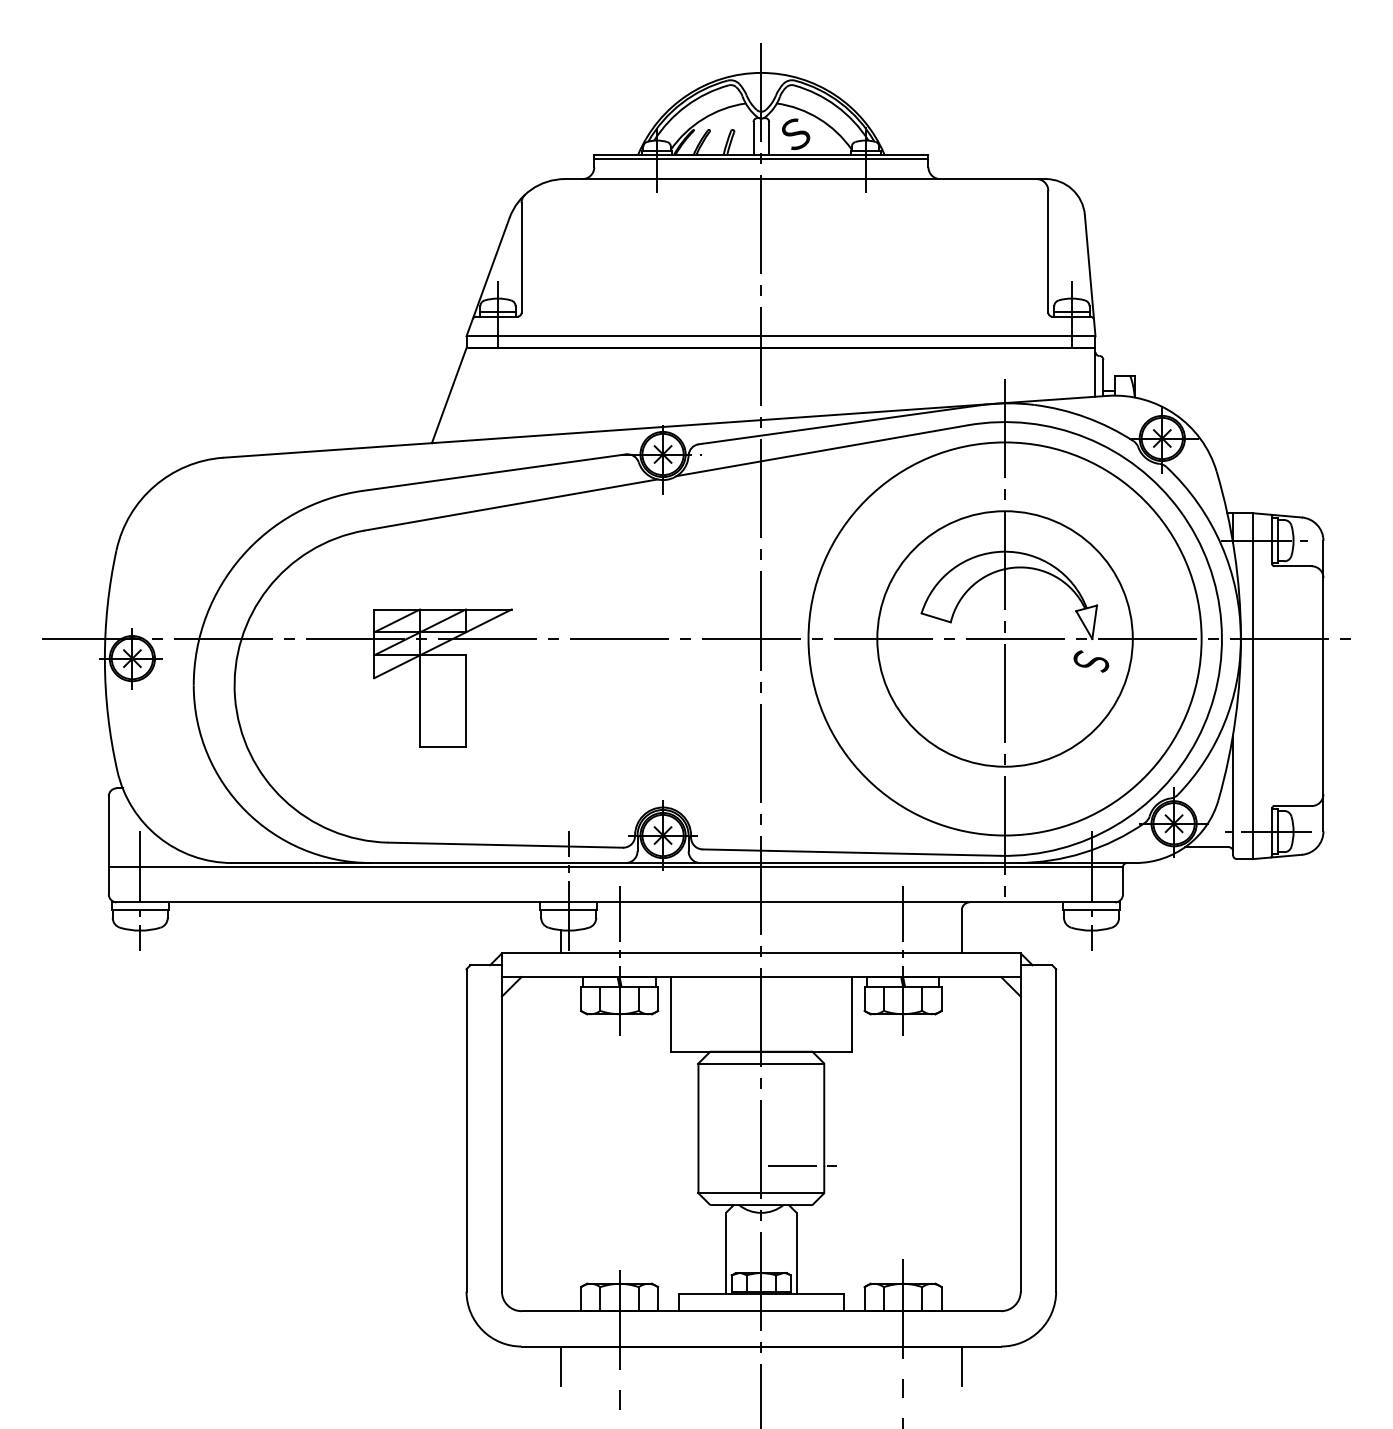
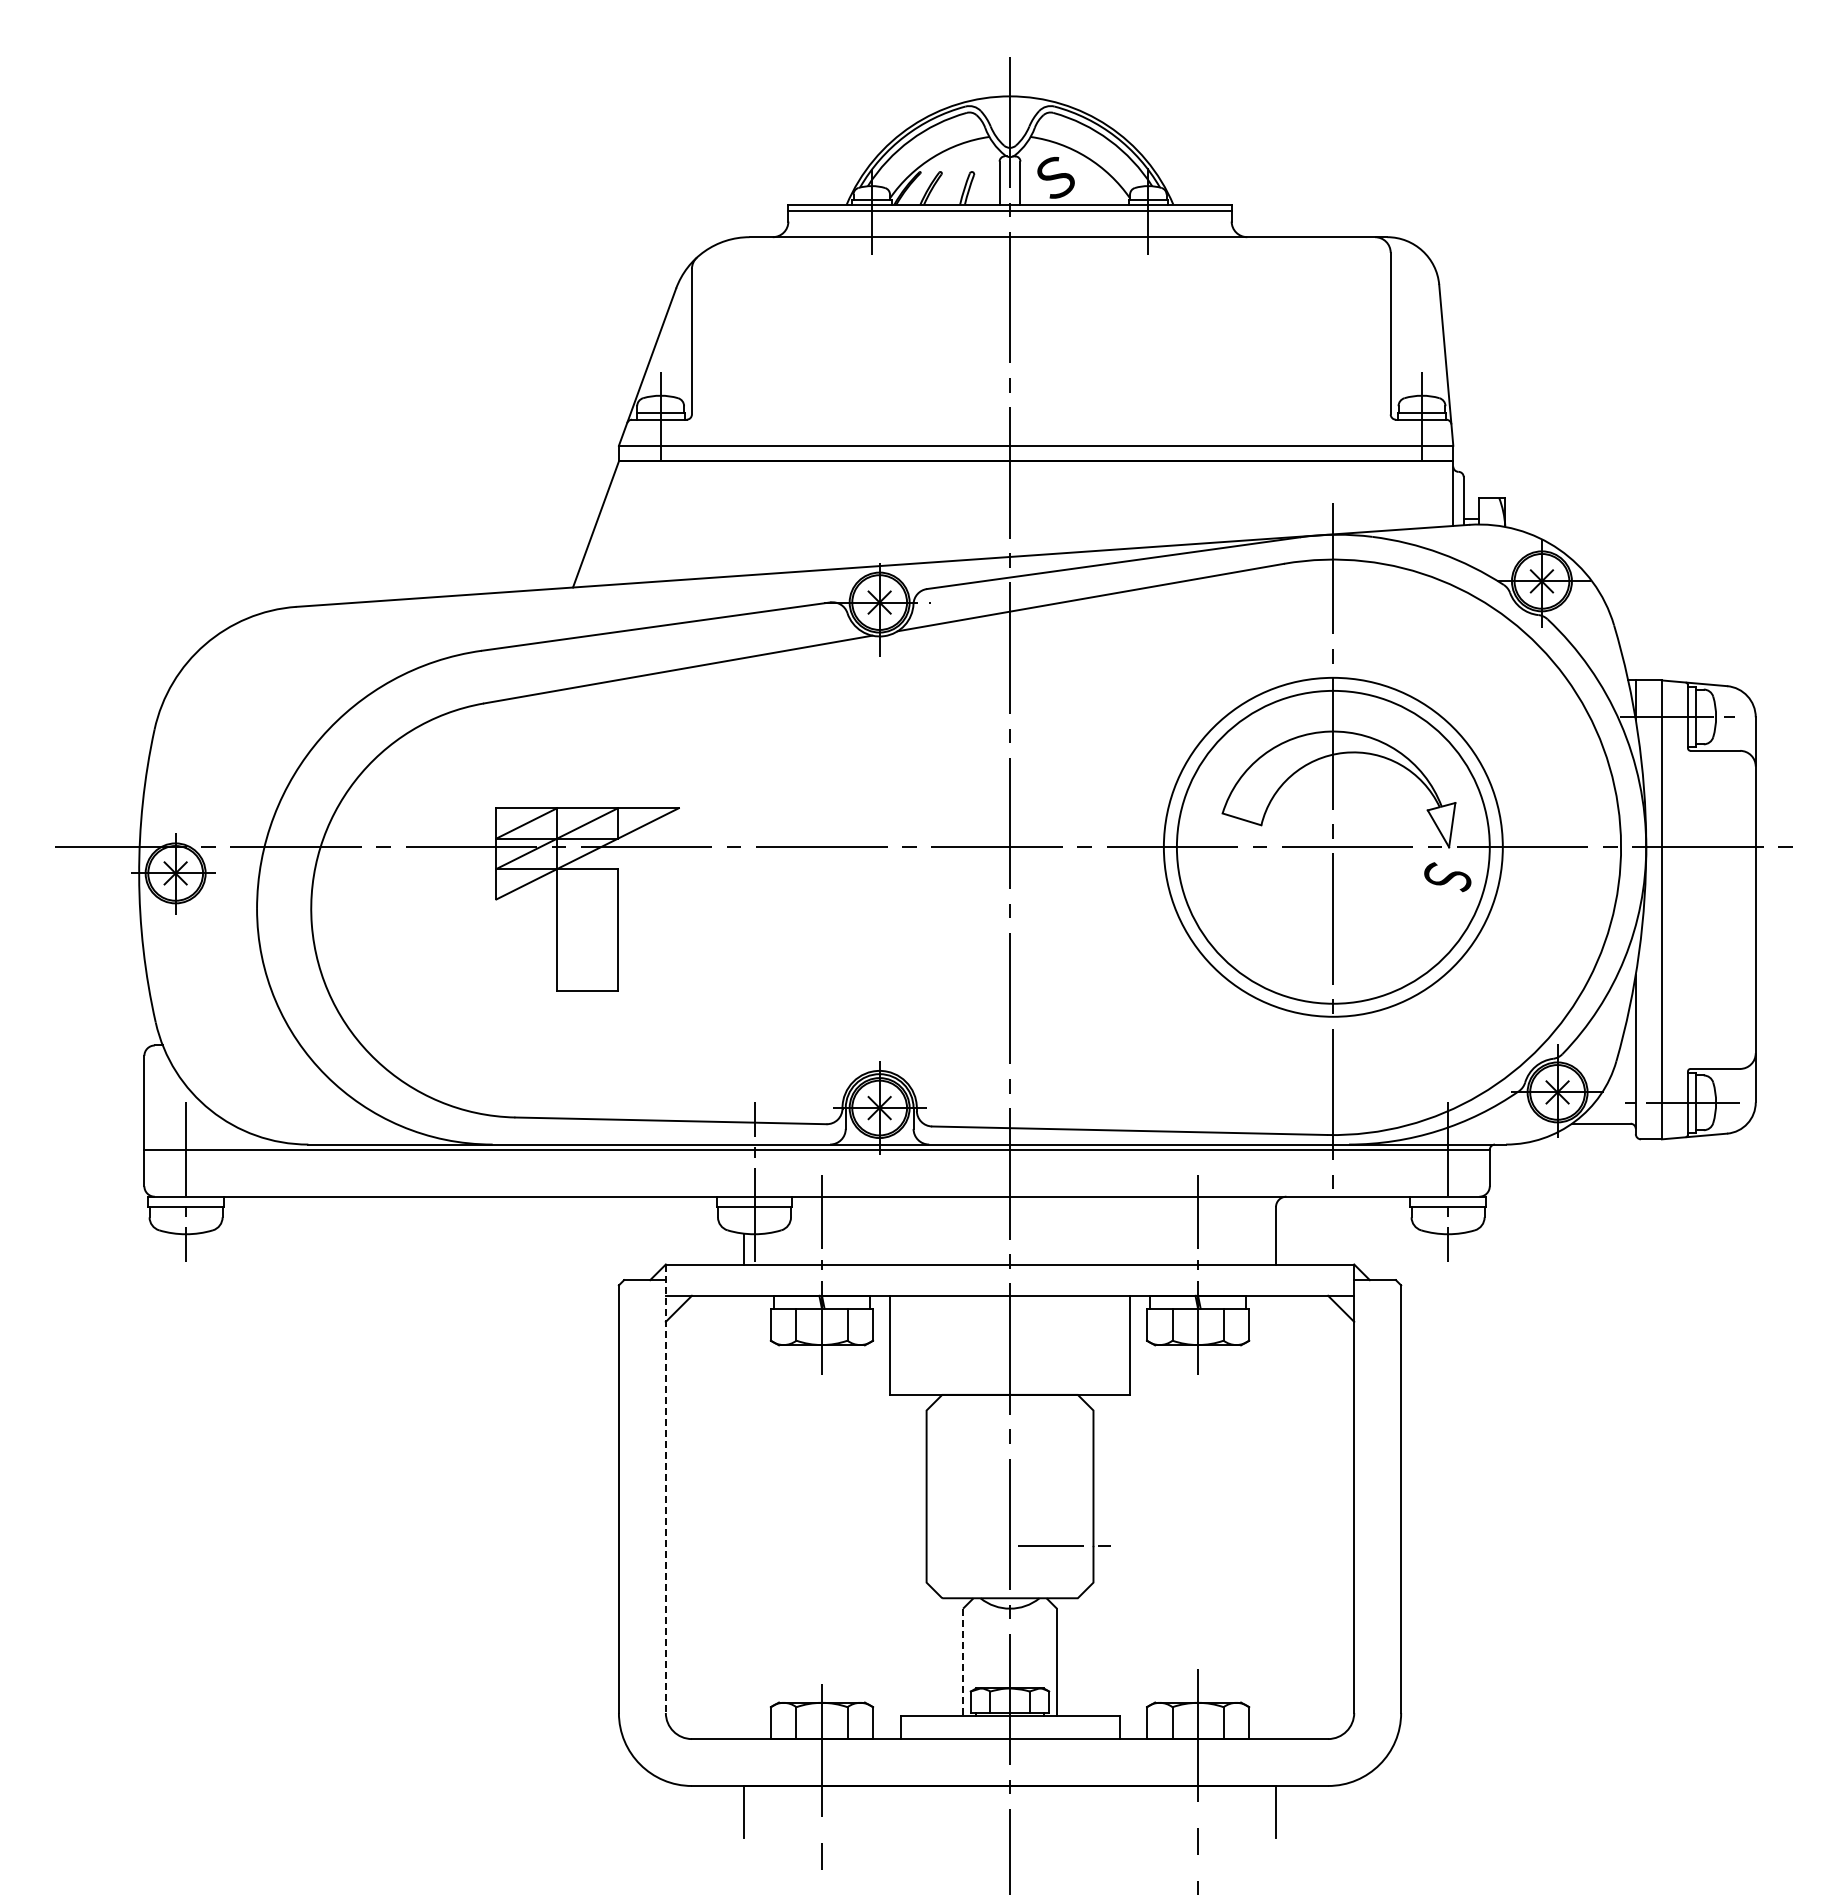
circle: (1005, 639) -> (1333, 847), size x0.6
line: (760, 1063) -> (1009, 1410), removed
line: (501, 1123) -> (665, 1489), solid -> dashed
line: (760, 1193) -> (1009, 1582), removed
line: (726, 1253) -> (963, 1662), solid -> dashed

